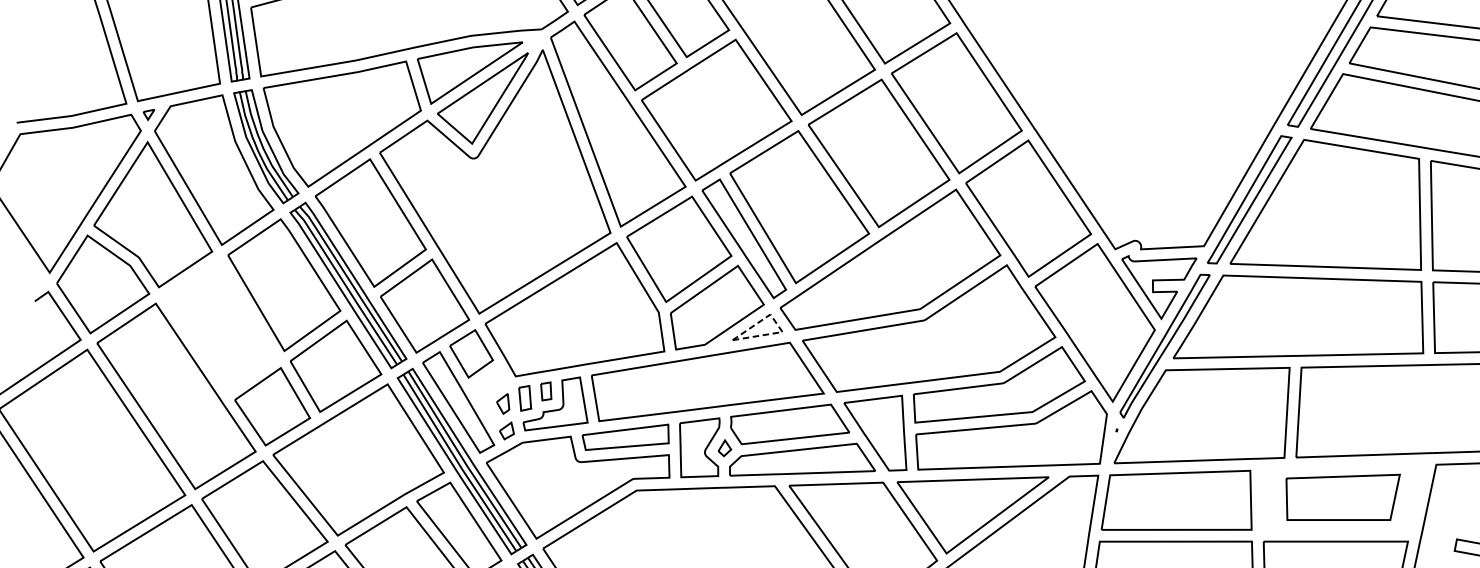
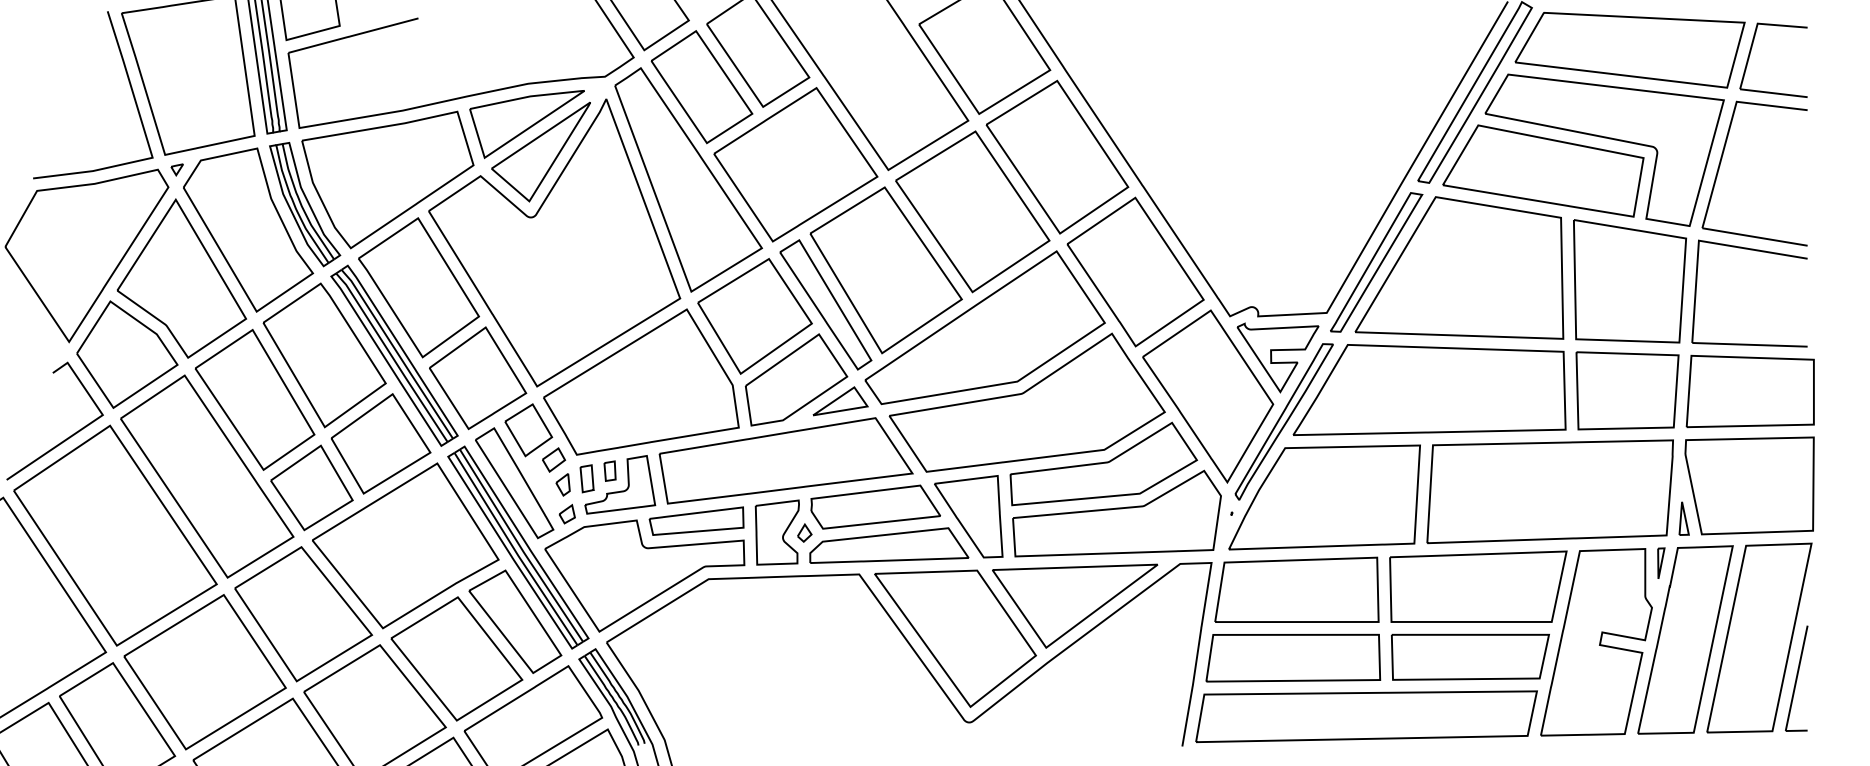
part: (219, 325) -> (254, 399), added
line: (777, 325) -> (862, 399), dashed -> solid
part: (495, 380) -> (554, 459), added
part: (1343, 497) -> (1478, 586), size x1.43

